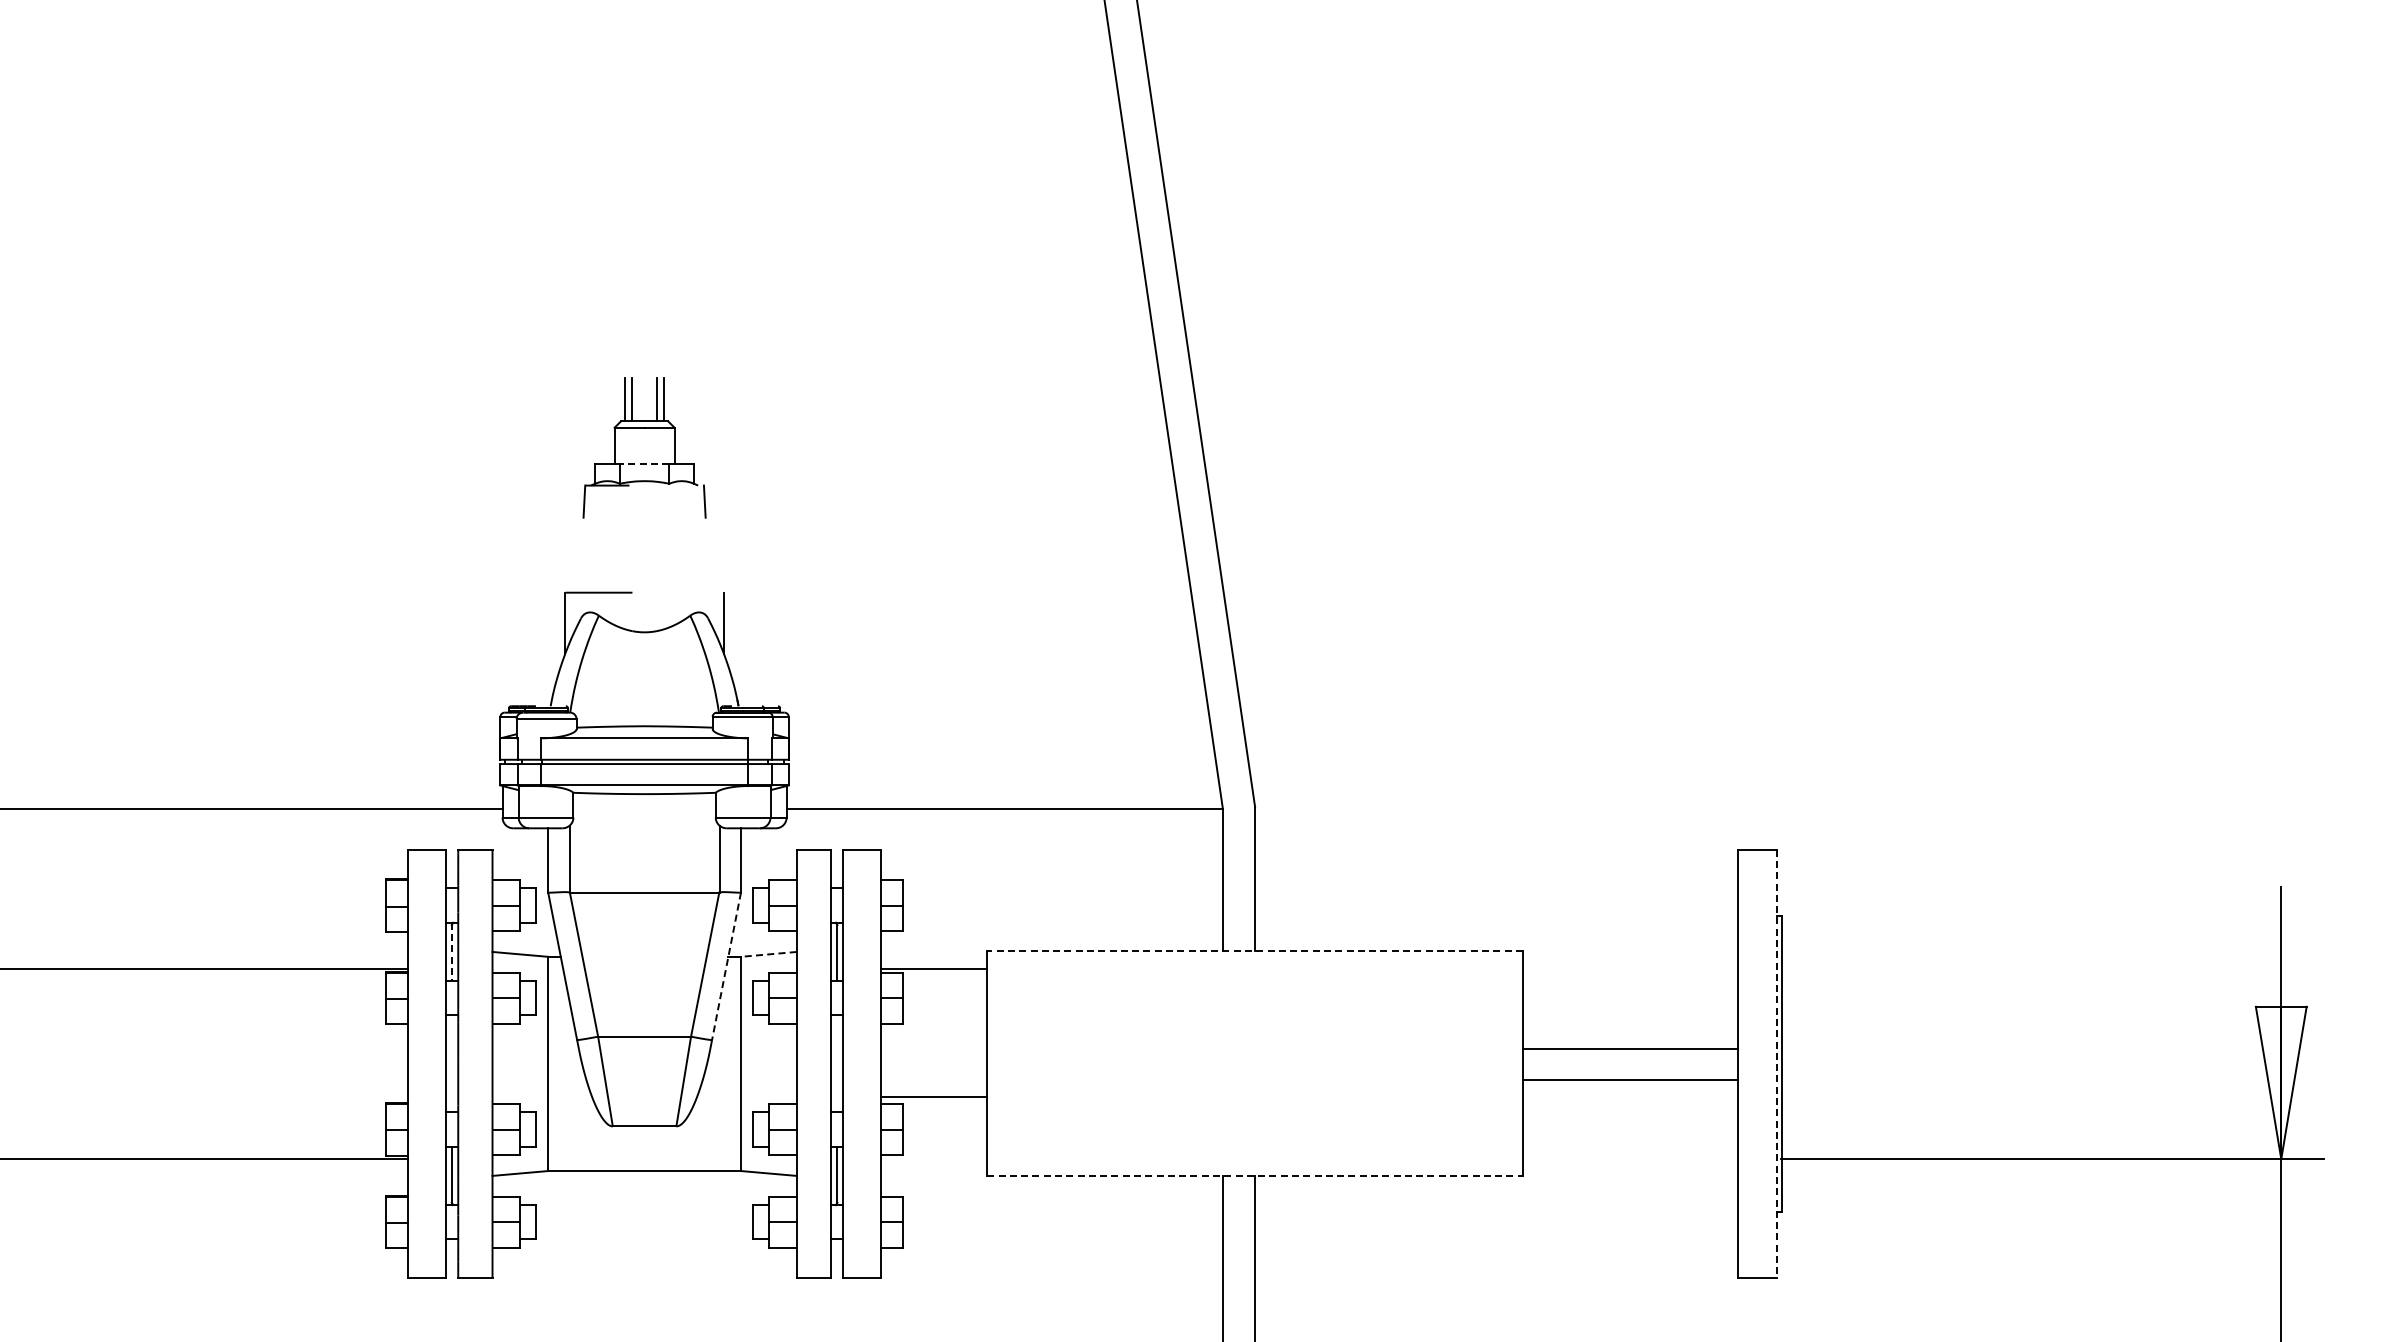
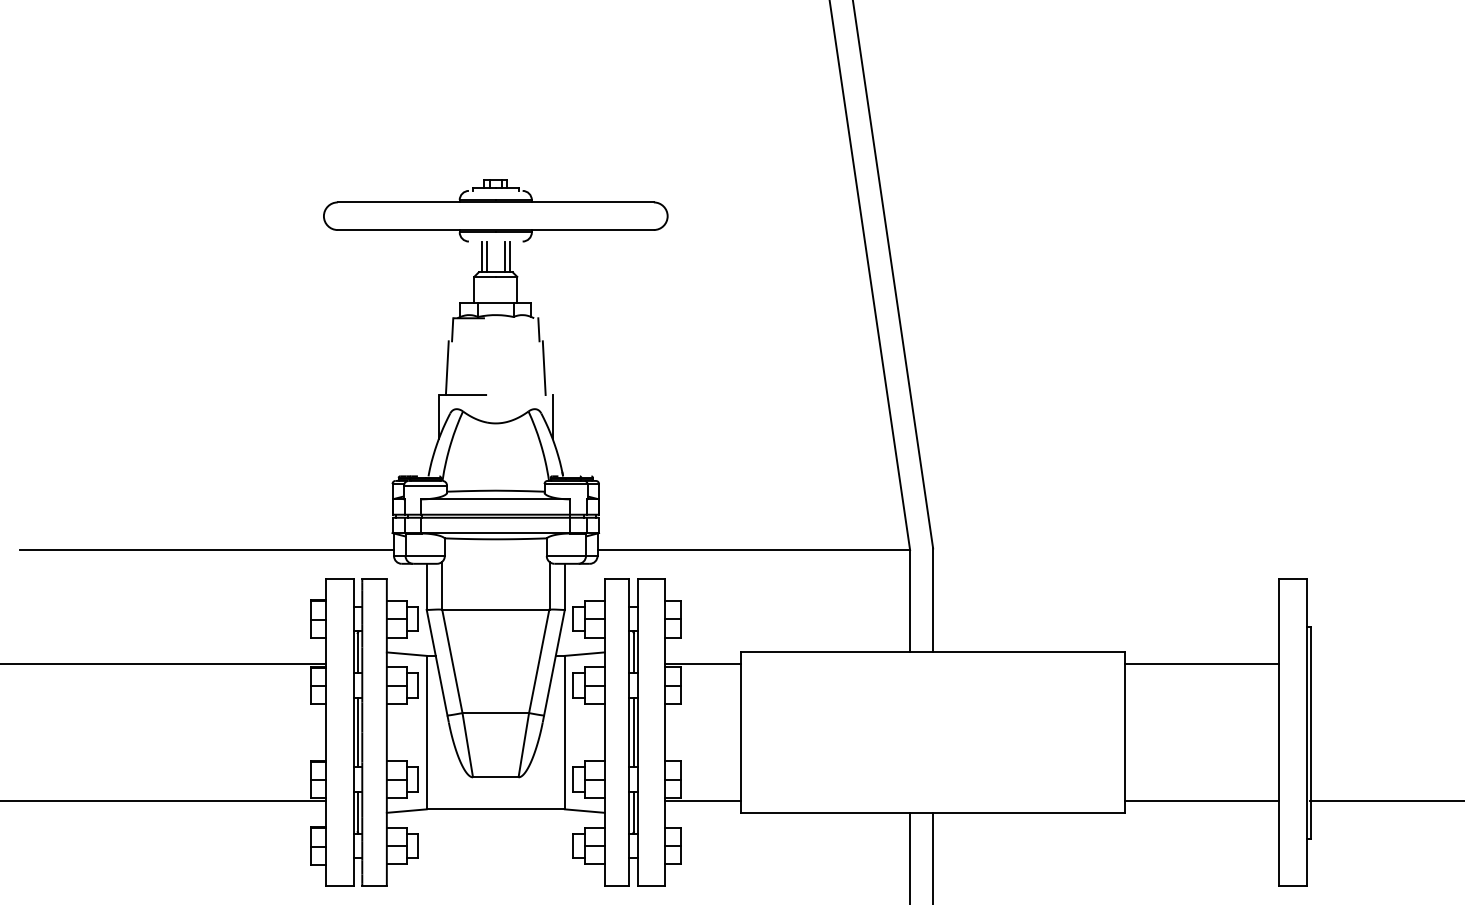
part: (644, 335) -> (495, 210), added
line: (644, 464) -> (495, 303), dashed -> solid
line: (576, 554) -> (447, 367), added
line: (712, 554) -> (544, 367), added
line: (1255, 951) -> (933, 652), dashed -> solid
line: (451, 952) -> (357, 652), dashed -> solid
line: (768, 954) -> (584, 654), dashed -> solid
line: (726, 966) -> (554, 662), dashed -> solid
line: (1630, 1048) -> (1202, 664), moved
line: (451, 1063) -> (357, 732), added
line: (837, 1063) -> (633, 732), added
line: (1776, 1064) -> (1306, 733), dashed -> solid
line: (1630, 1080) -> (1202, 801), moved
line: (934, 1097) -> (703, 801), moved
line: (1255, 1176) -> (933, 813), dashed -> solid

